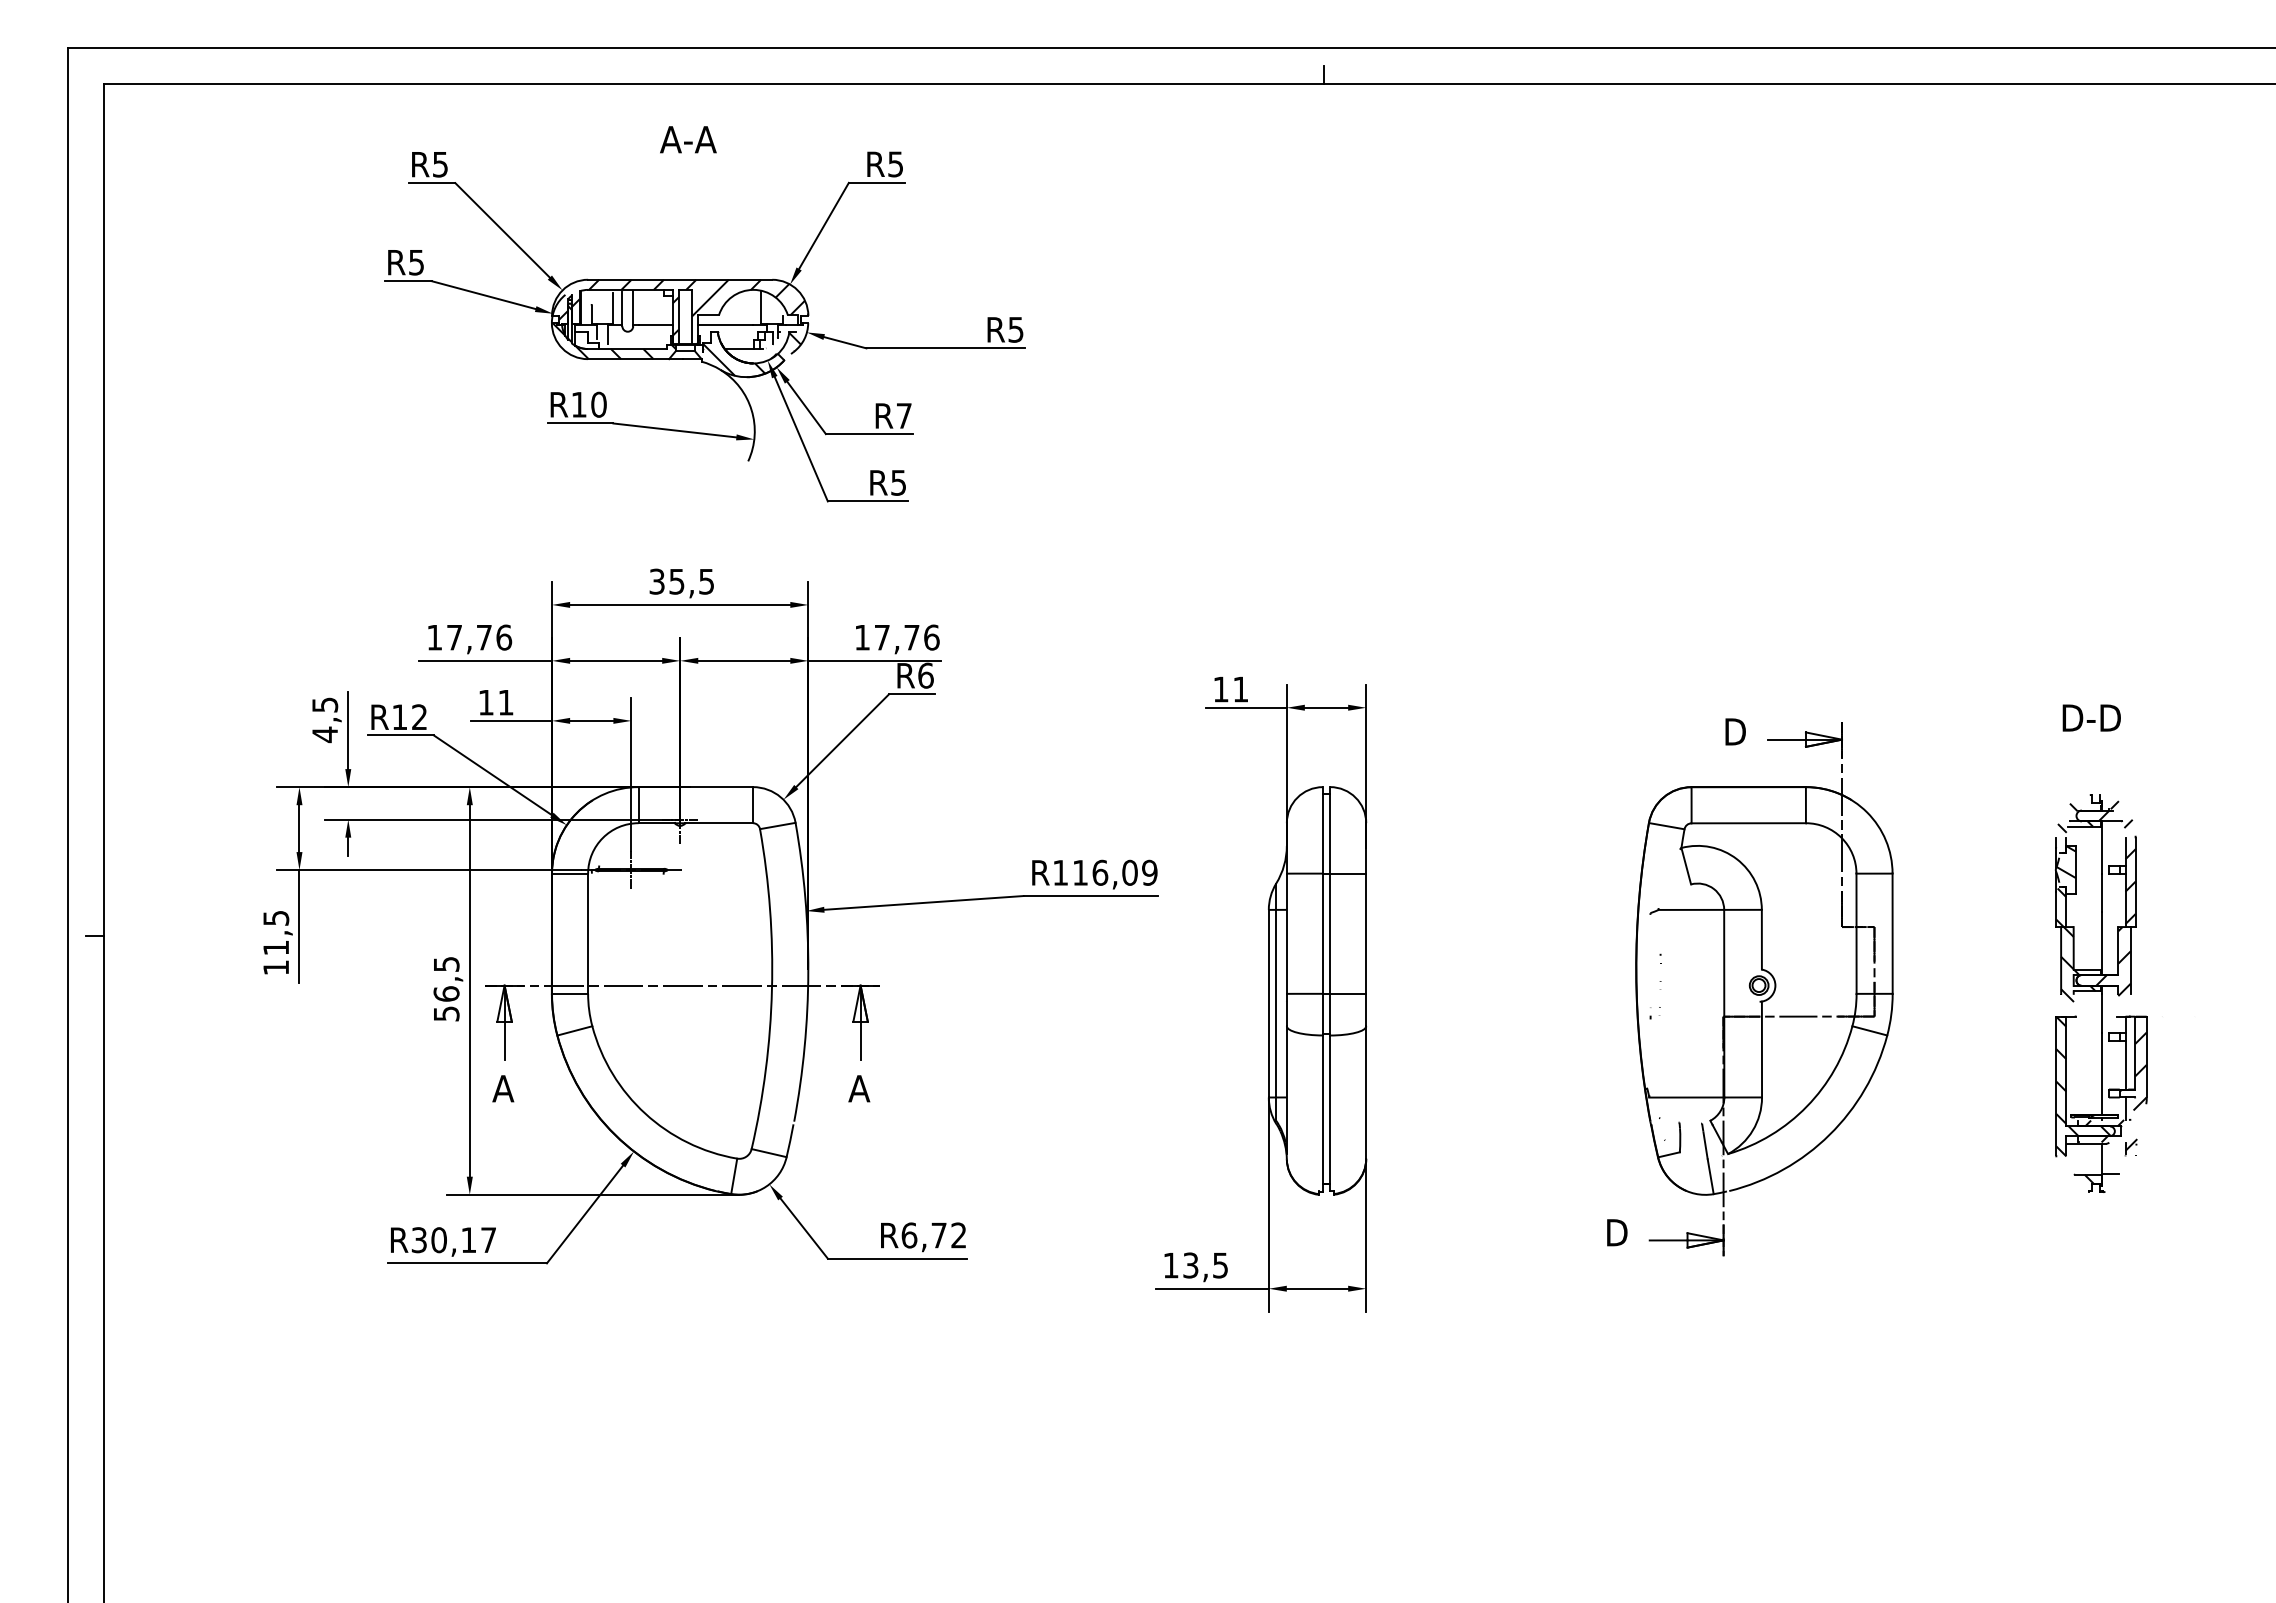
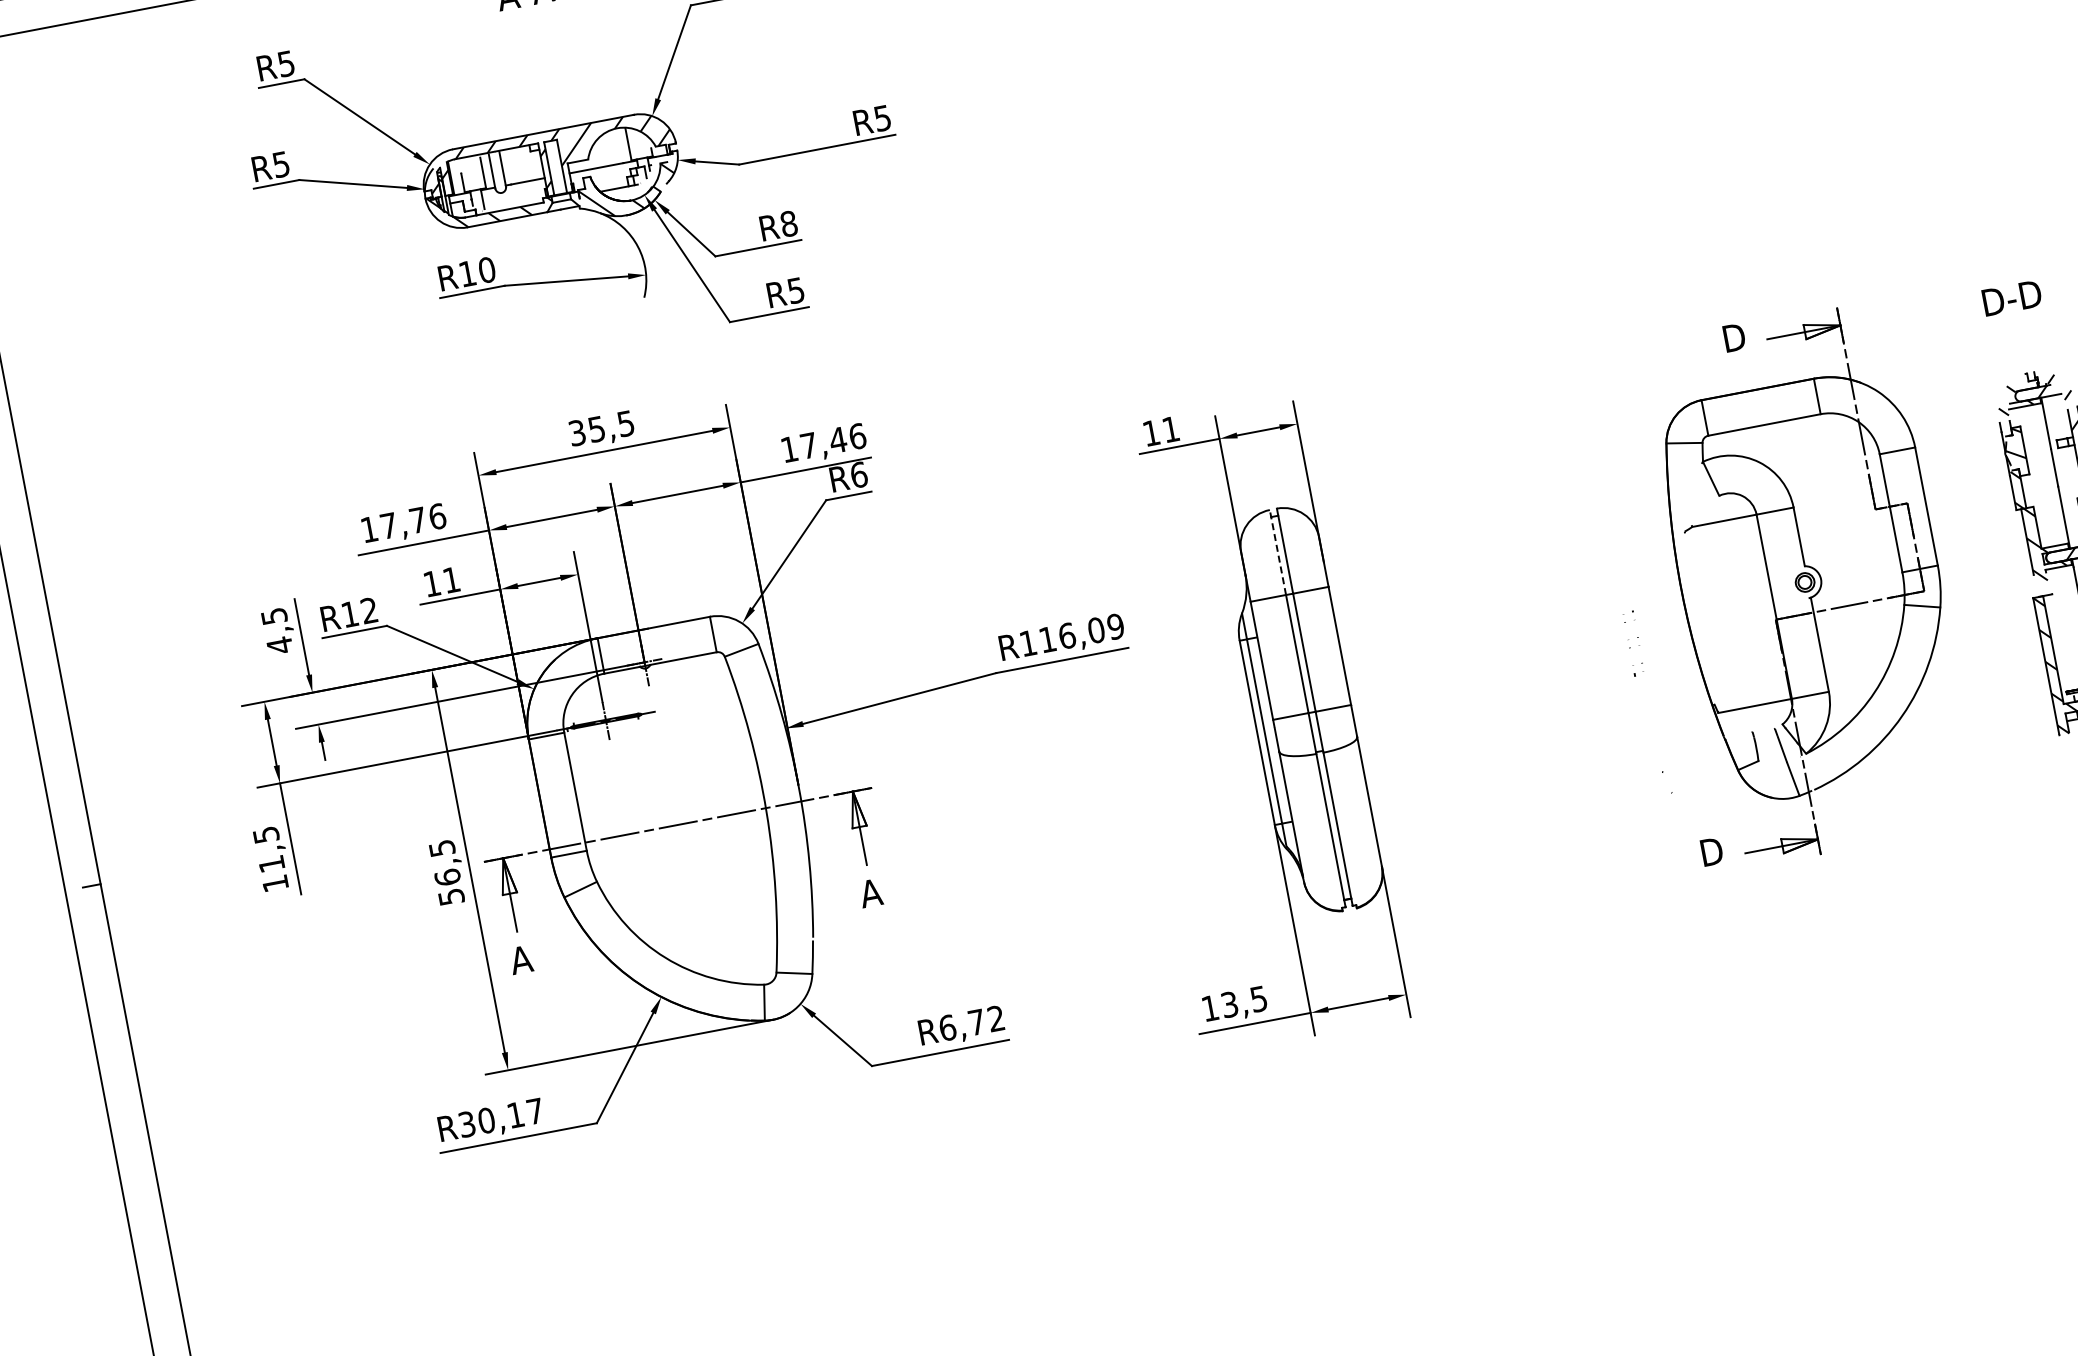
text: (903, 415) -> (788, 223), R7 -> R8
text: (911, 637) -> (837, 440), 17,76 -> 17,46
line: (1322, 829) -> (1277, 551), solid -> dashed
part: (1750, 987) -> (1796, 585), moved

